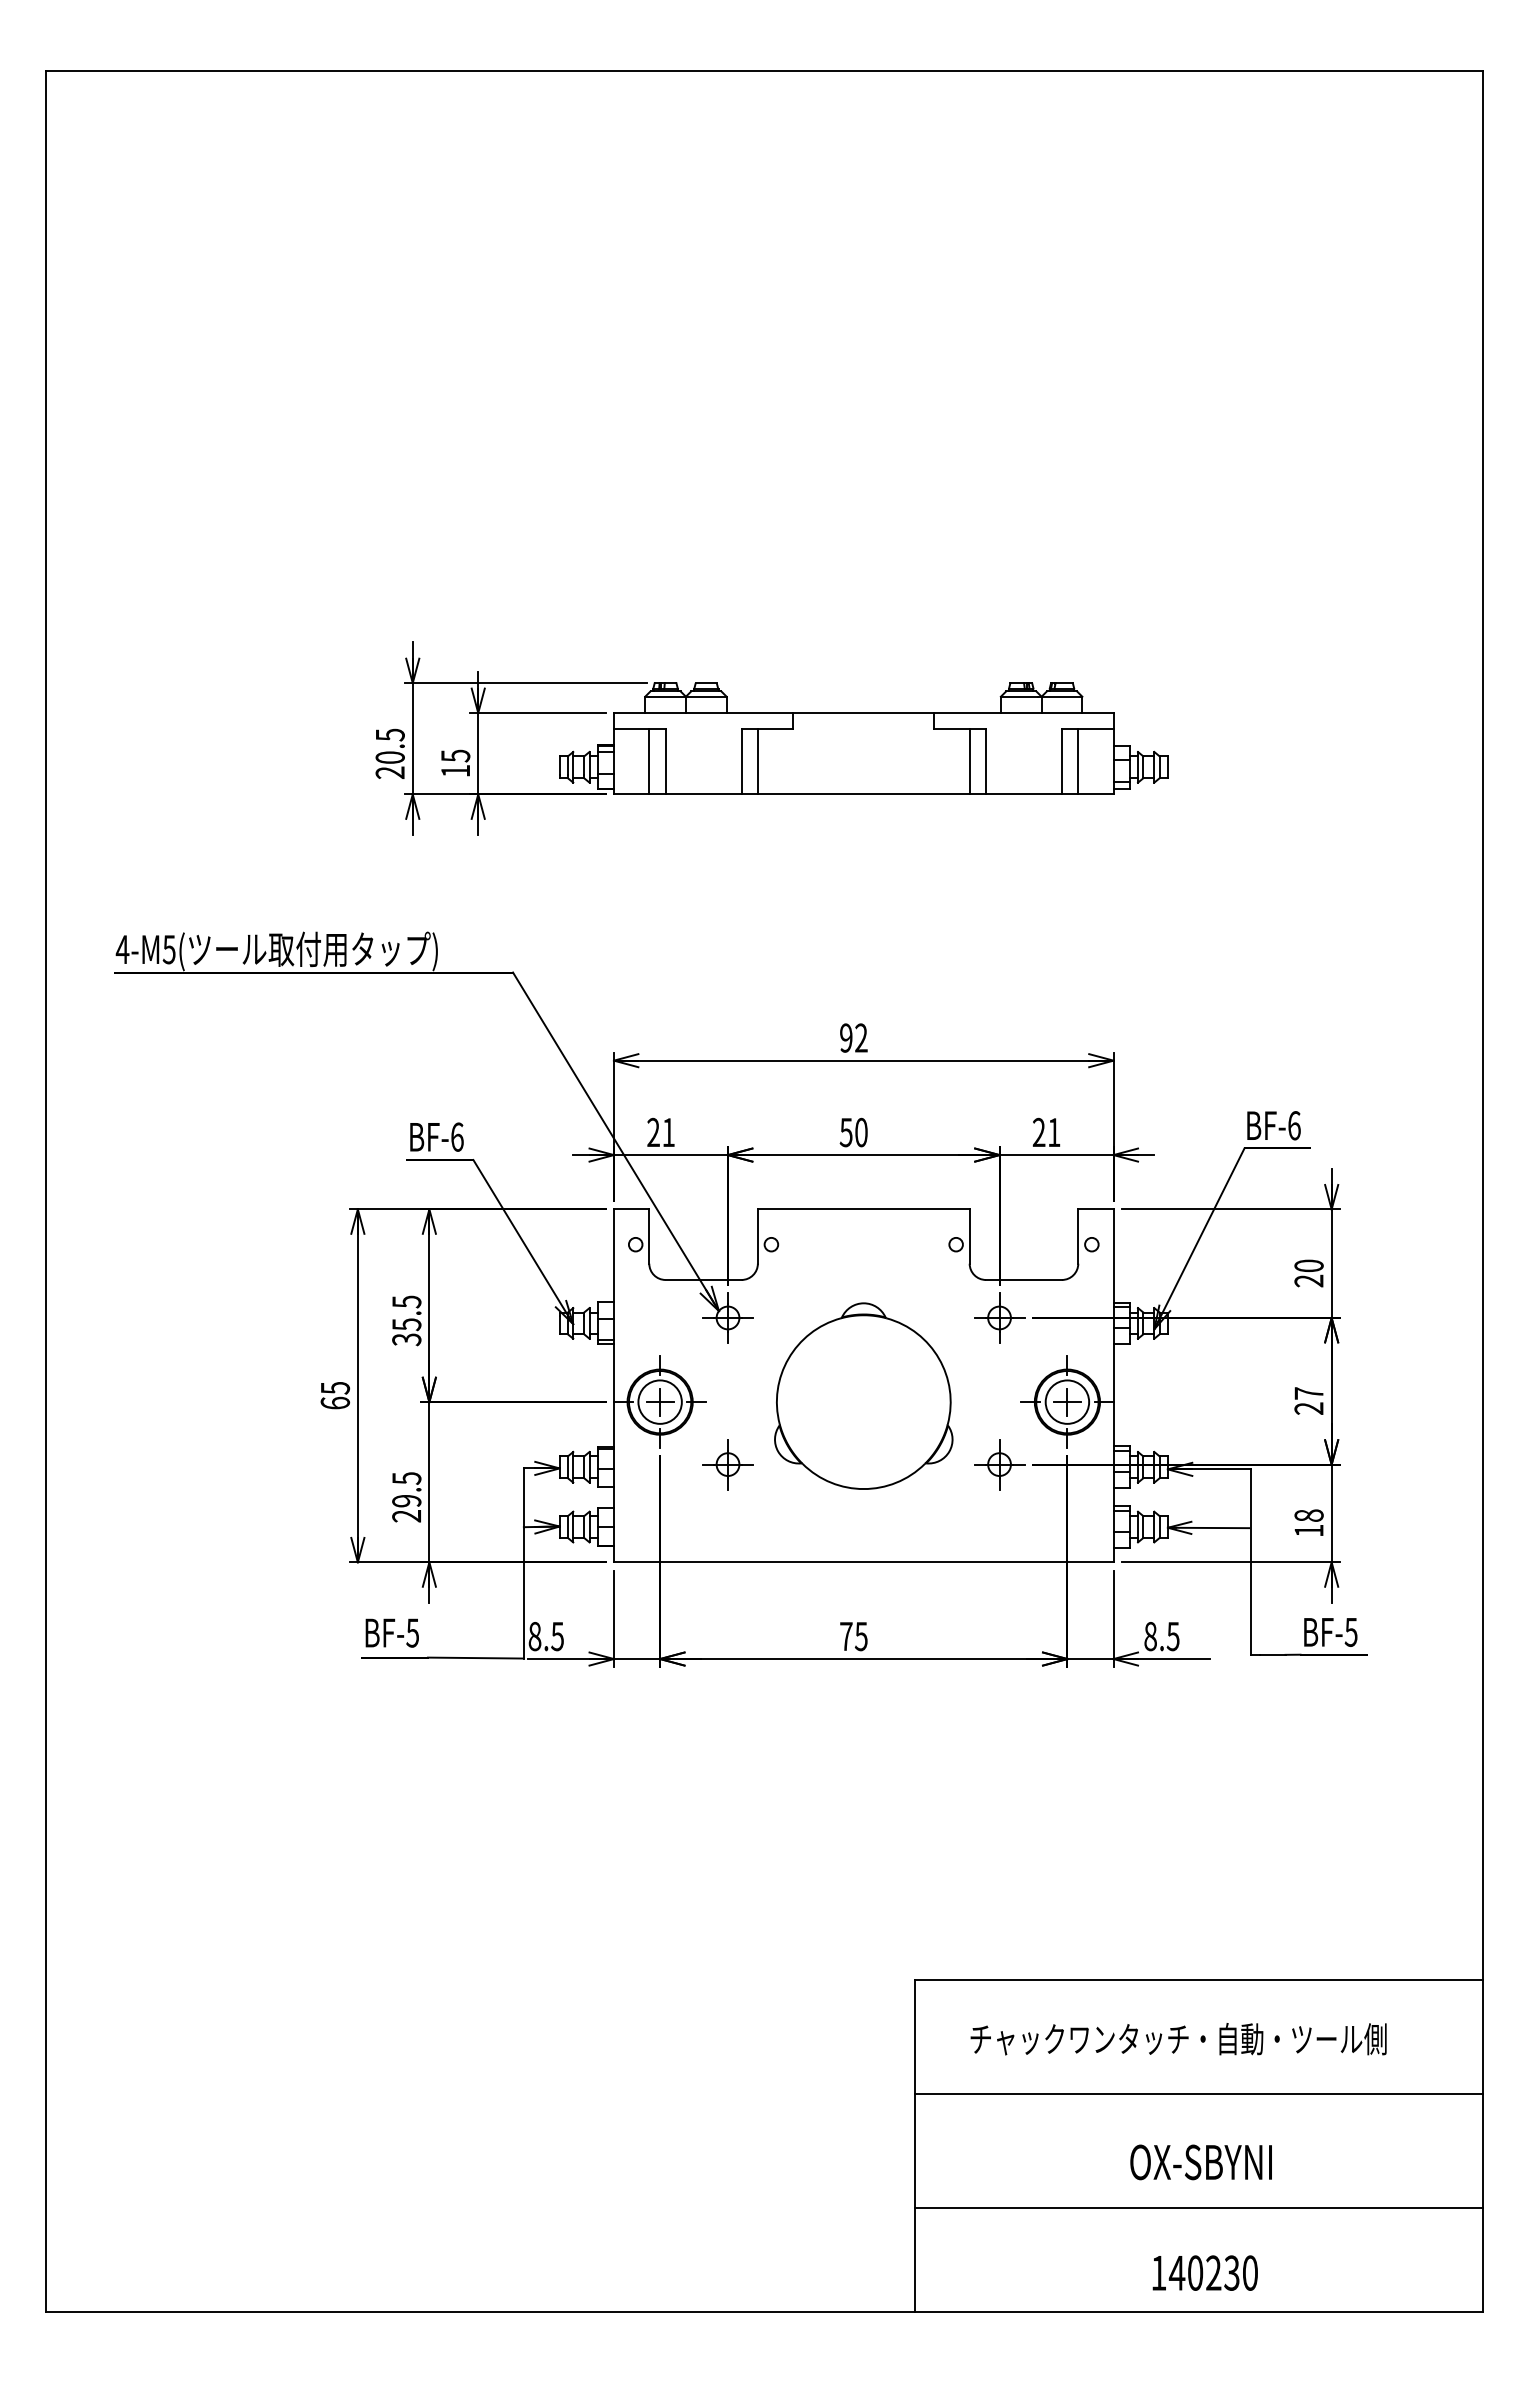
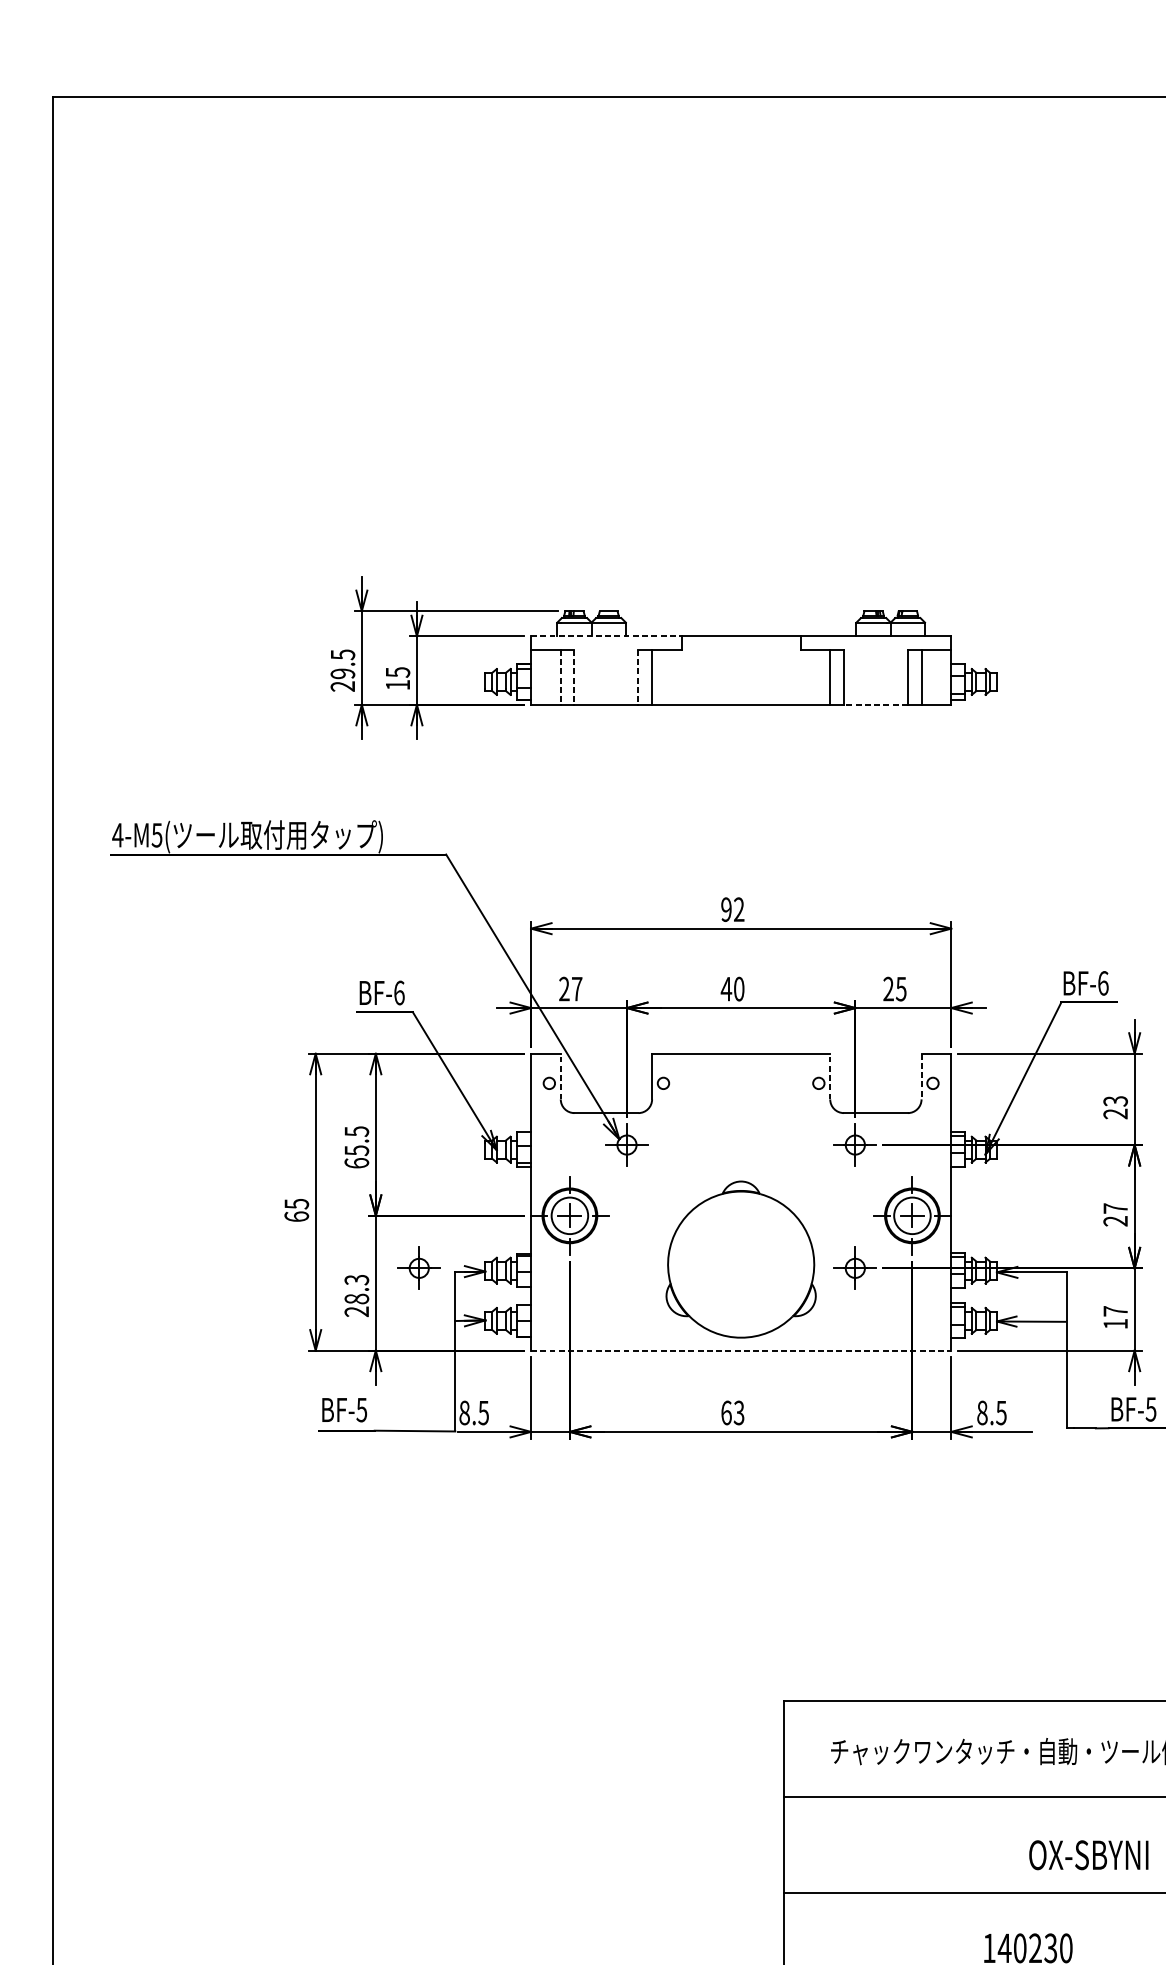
line: (703, 713) -> (606, 636), solid -> dashed
text: (389, 757) -> (342, 673), 20.5 -> 29.5
line: (649, 761) -> (560, 677), solid -> dashed
line: (665, 761) -> (574, 677), solid -> dashed
line: (741, 761) -> (638, 677), solid -> dashed
line: (1023, 794) -> (875, 704), solid -> dashed
text: (668, 1132) -> (576, 989), 21 -> 27
text: (846, 1132) -> (726, 989), 50 -> 40
text: (1053, 1132) -> (900, 989), 21 -> 25
line: (649, 1236) -> (560, 1076), solid -> dashed
line: (969, 1236) -> (830, 1076), solid -> dashed
line: (1078, 1237) -> (921, 1077), solid -> dashed
text: (1308, 1265) -> (1115, 1100), 20 -> 23
text: (406, 1339) -> (356, 1163), 35.5 -> 65.5
part: (863, 1395) -> (740, 1259), moved
part: (727, 1464) -> (418, 1268), moved
text: (406, 1489) -> (356, 1289), 29.5 -> 28.3
text: (1308, 1515) -> (1115, 1311), 18 -> 17
line: (863, 1562) -> (740, 1350), solid -> dashed
text: (853, 1636) -> (732, 1412), 75 -> 63
text: (1200, 2162) -> (1088, 1855), moved

